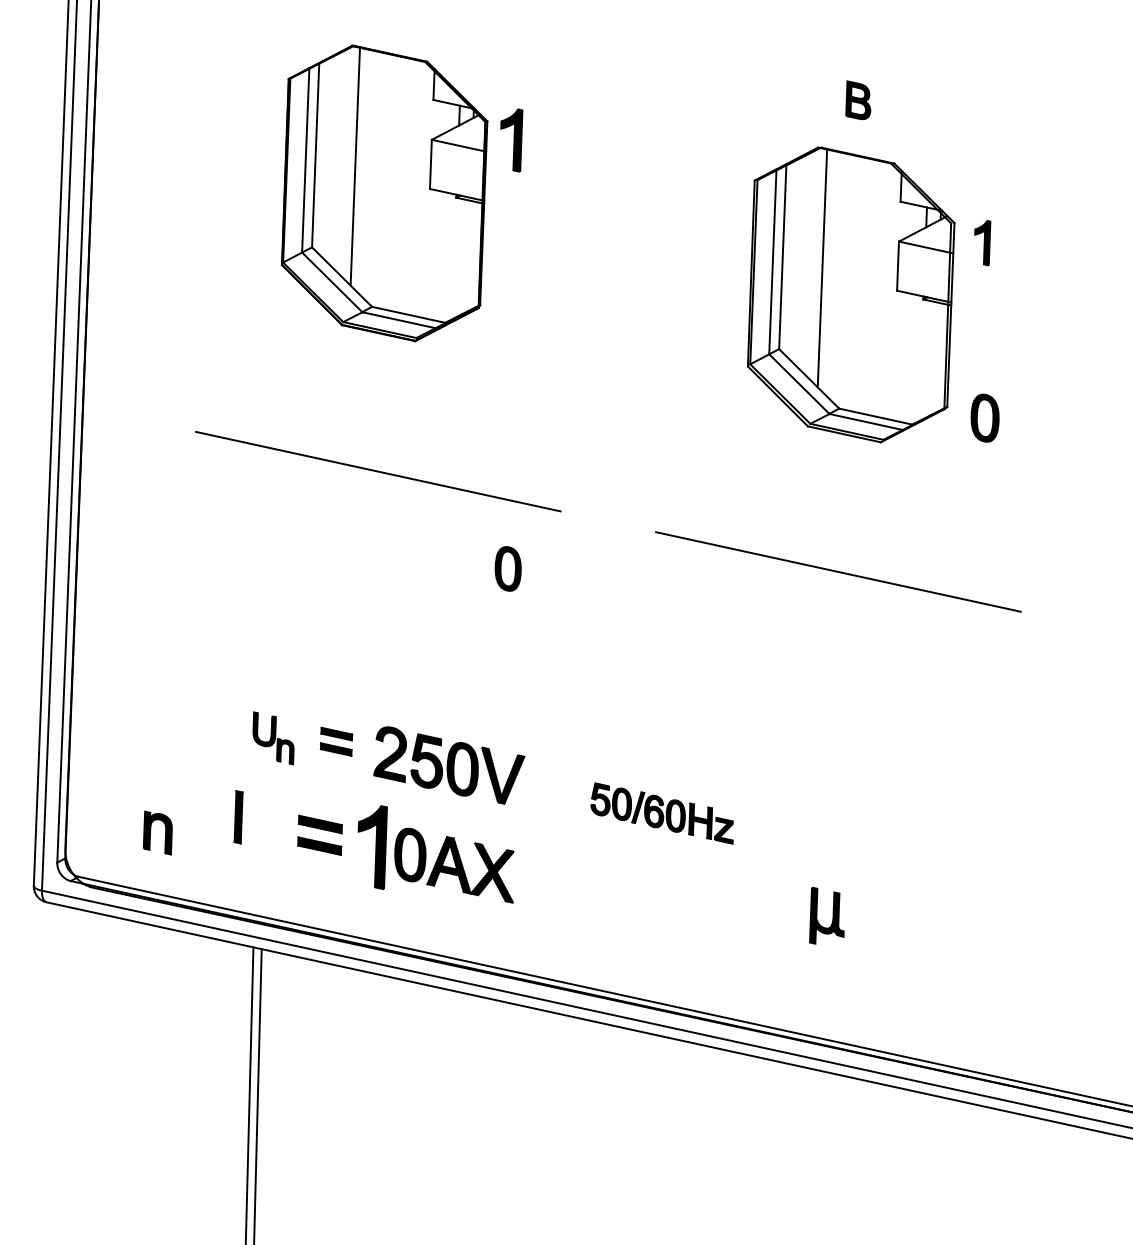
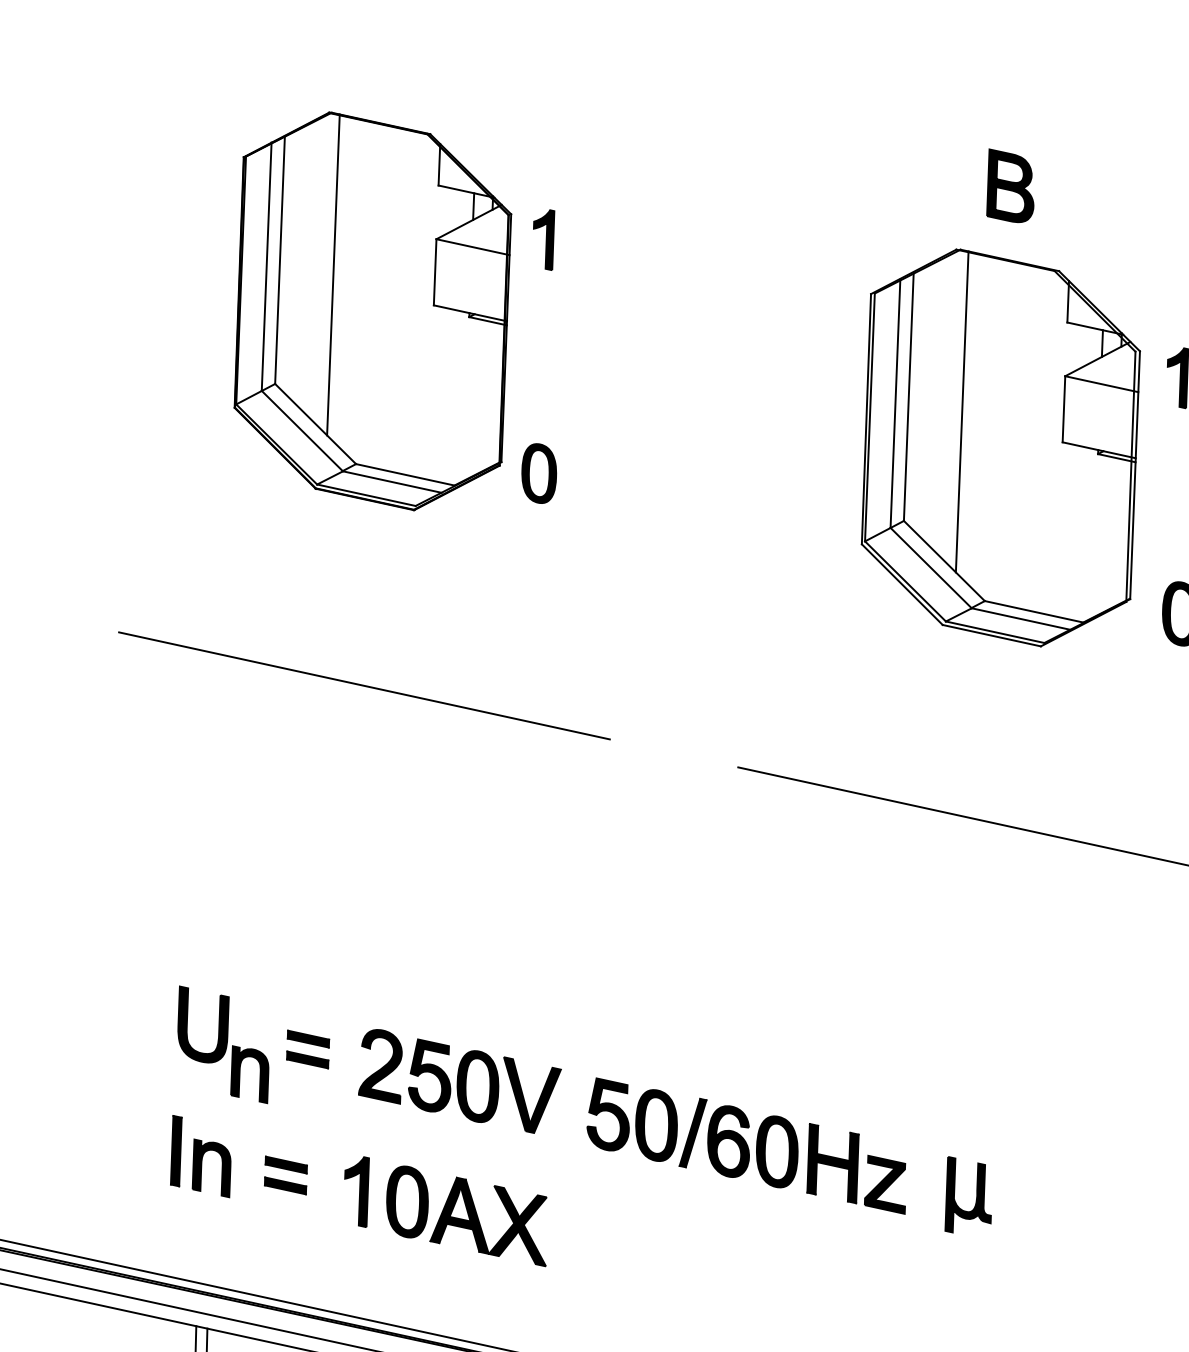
part: (858, 100) -> (1010, 186), size x1.43
part: (511, 140) -> (543, 240), size x0.71
part: (507, 568) -> (538, 472), moved
part: (273, 738) -> (223, 1045), size x1.67
part: (661, 813) -> (745, 1146), size x1.67
part: (151, 830) -> (203, 1164), moved
part: (319, 835) -> (285, 1175), size x0.71
part: (372, 847) -> (356, 1191), size x0.62
part: (826, 915) -> (967, 1194), moved

